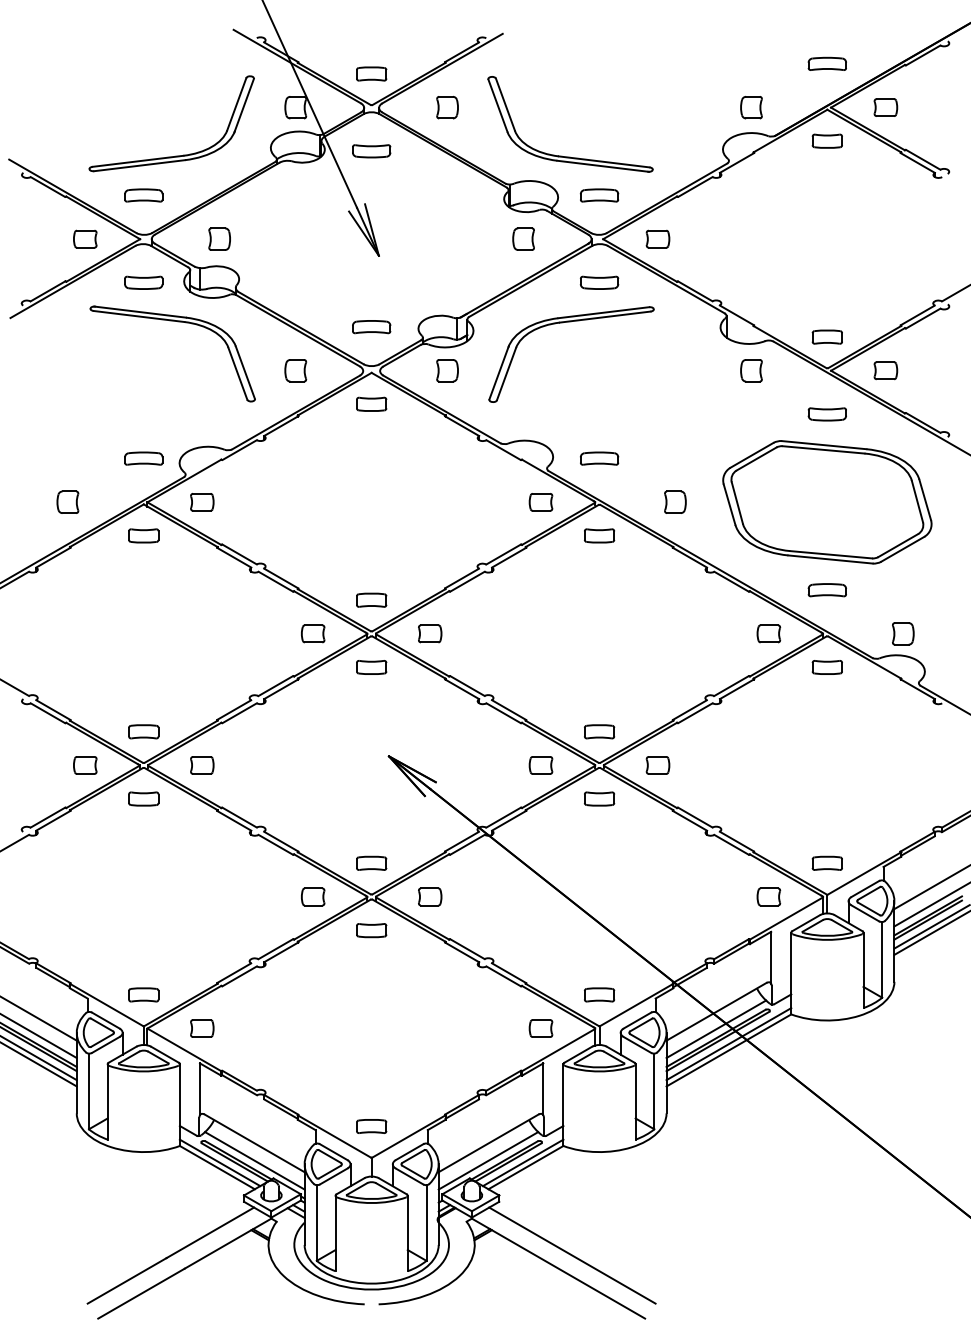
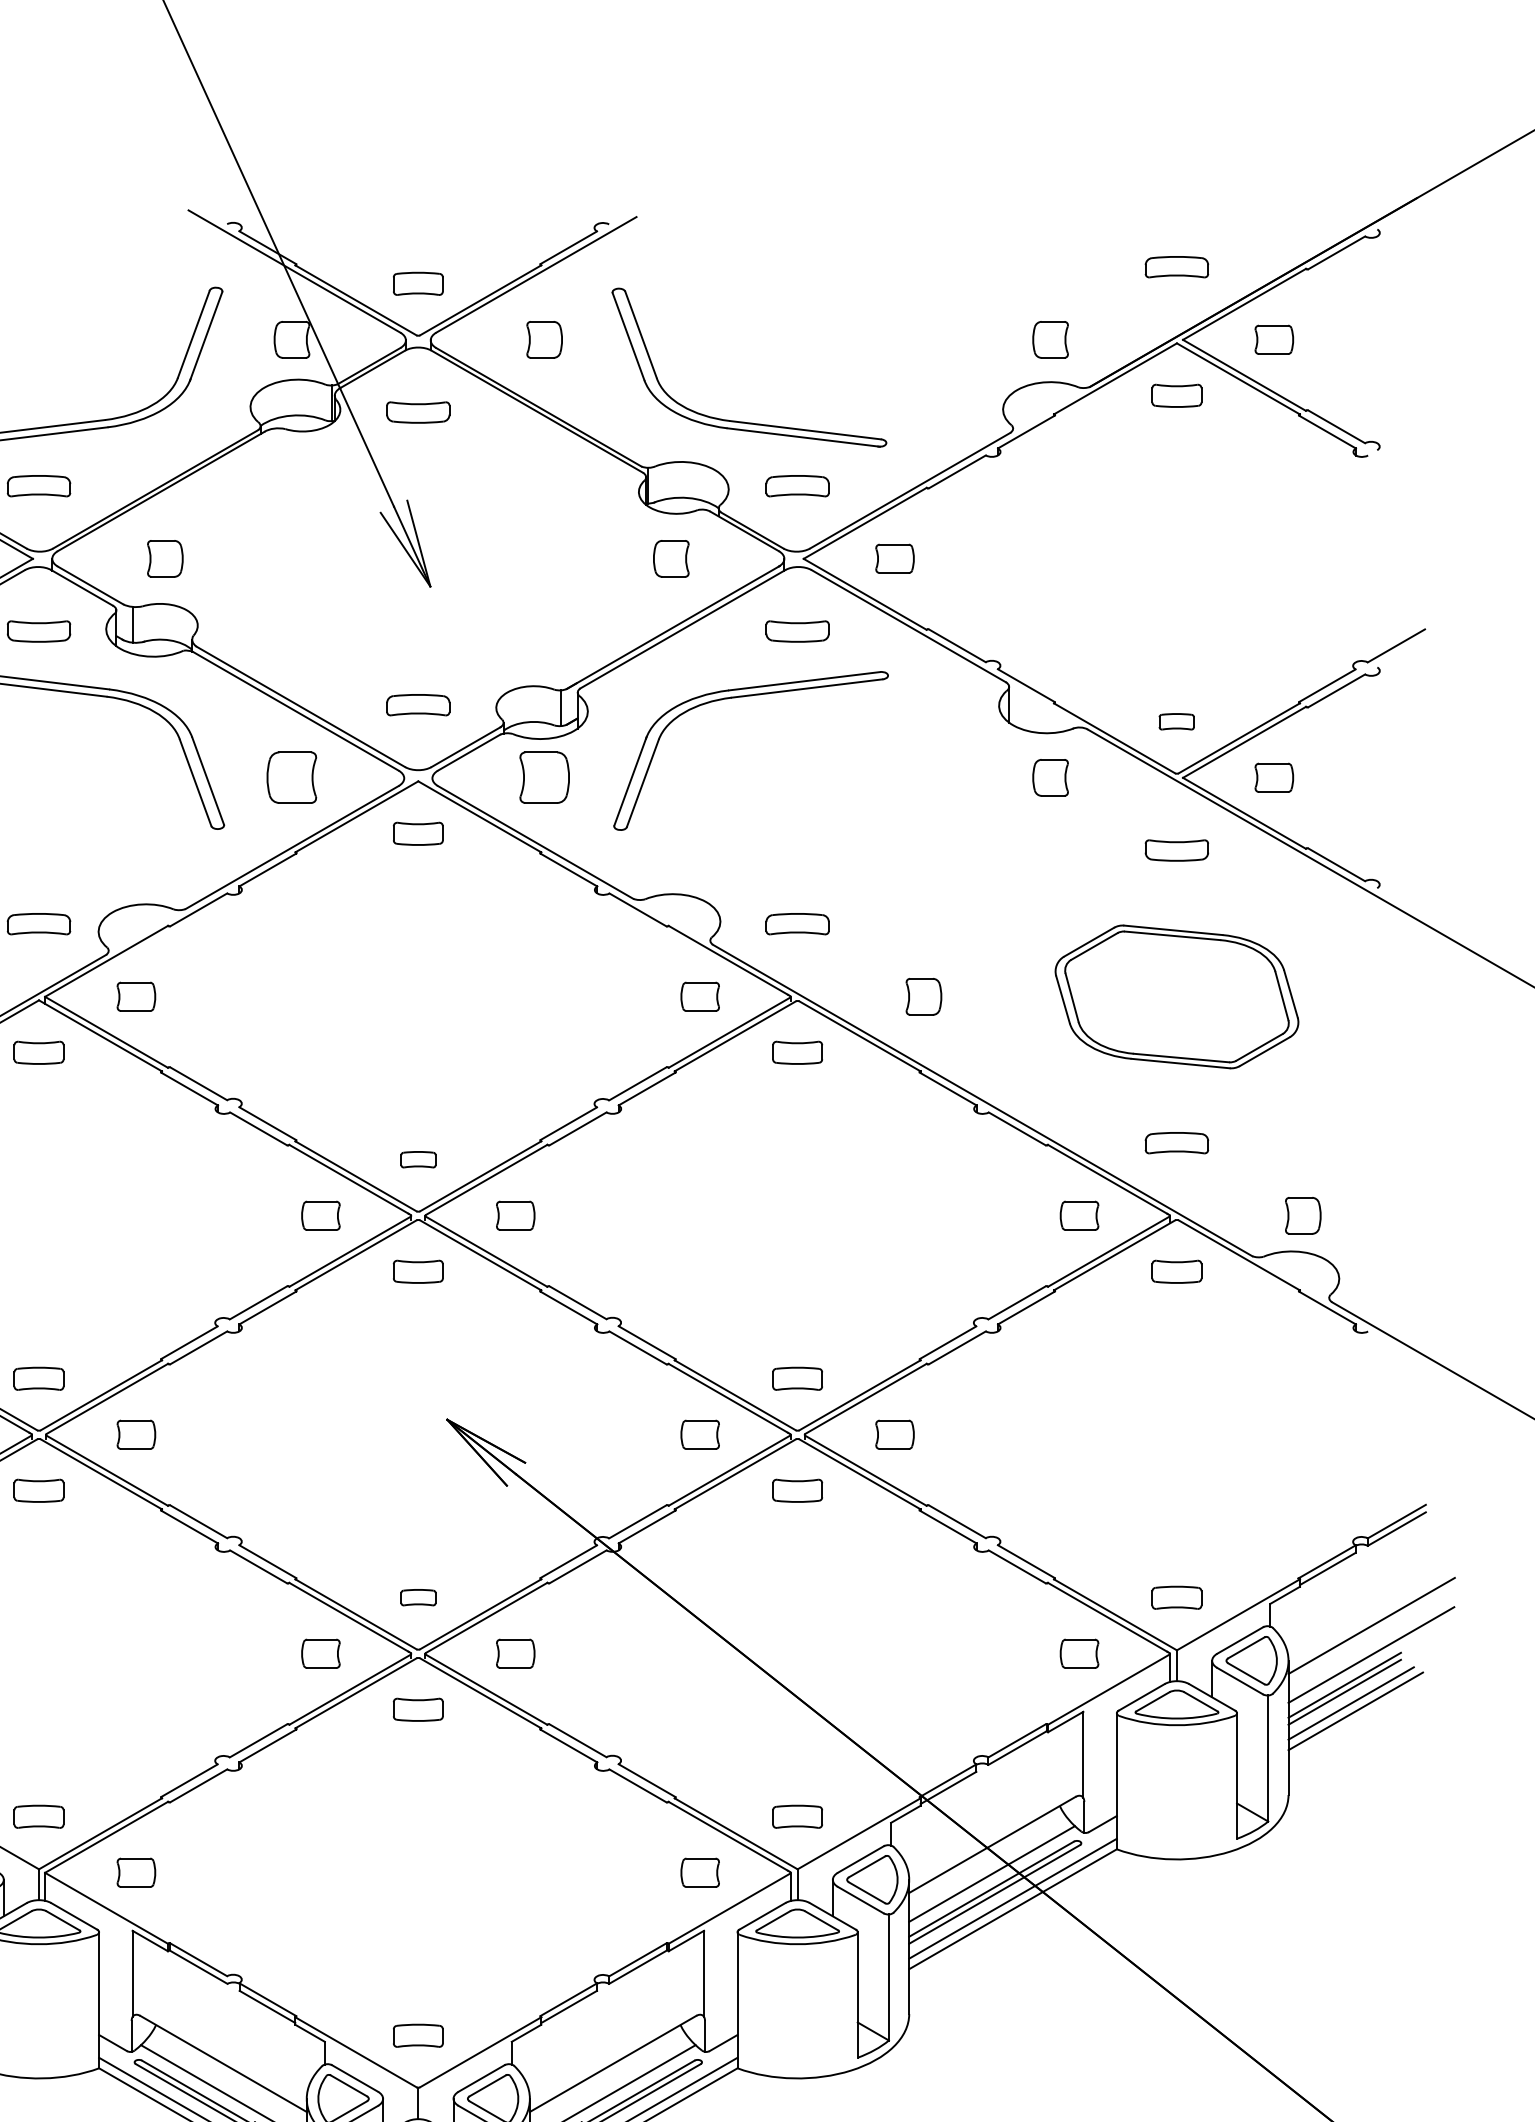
part: (826, 336) -> (1175, 720), size x0.7
part: (295, 370) -> (291, 777), size x1.4
part: (447, 370) -> (544, 777), size x1.4
part: (827, 502) -> (1177, 997), size x0.7
part: (371, 599) -> (418, 1158), size x0.7
part: (371, 862) -> (418, 1596), size x0.7

